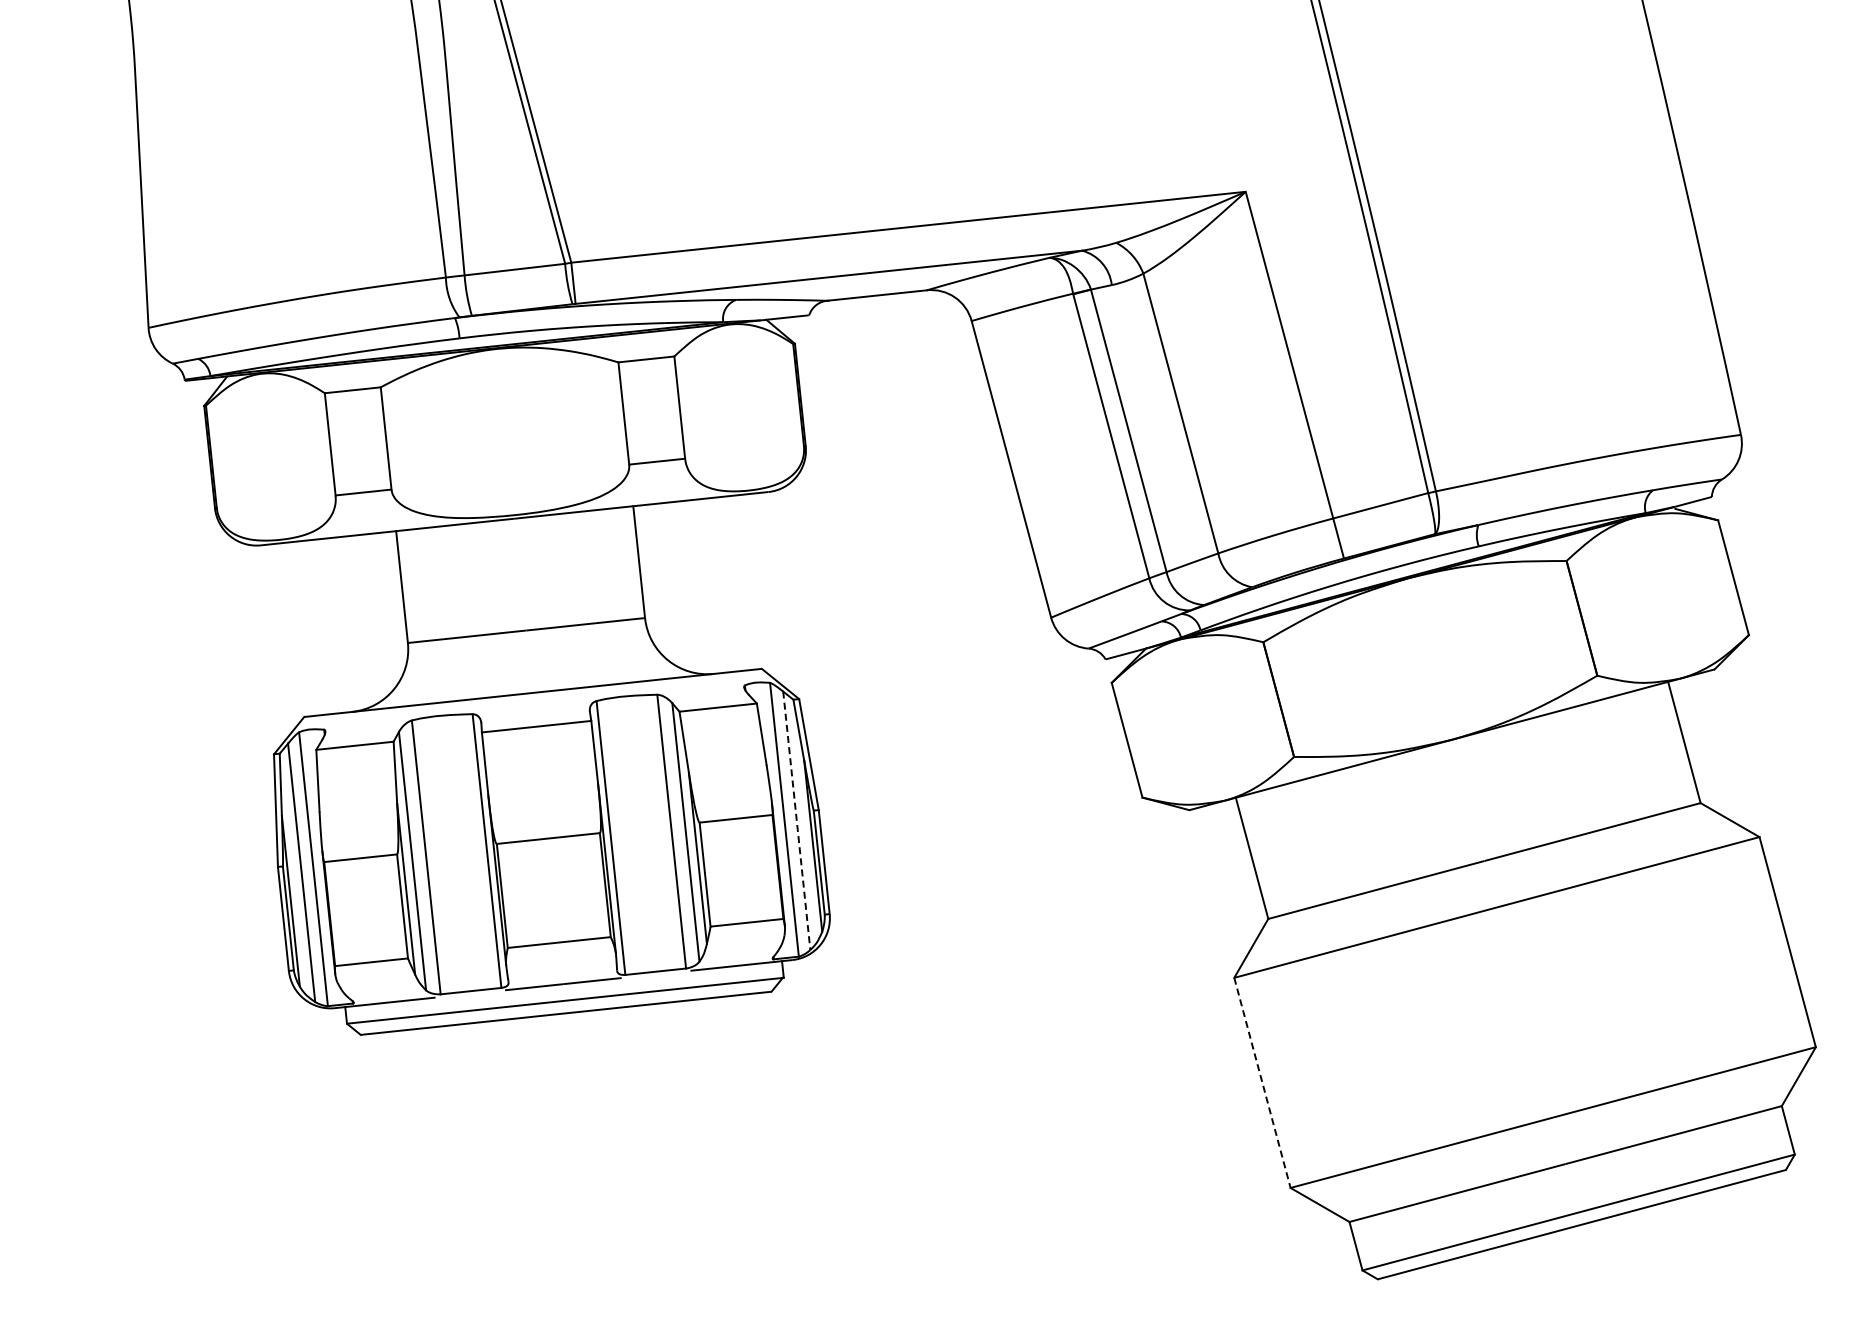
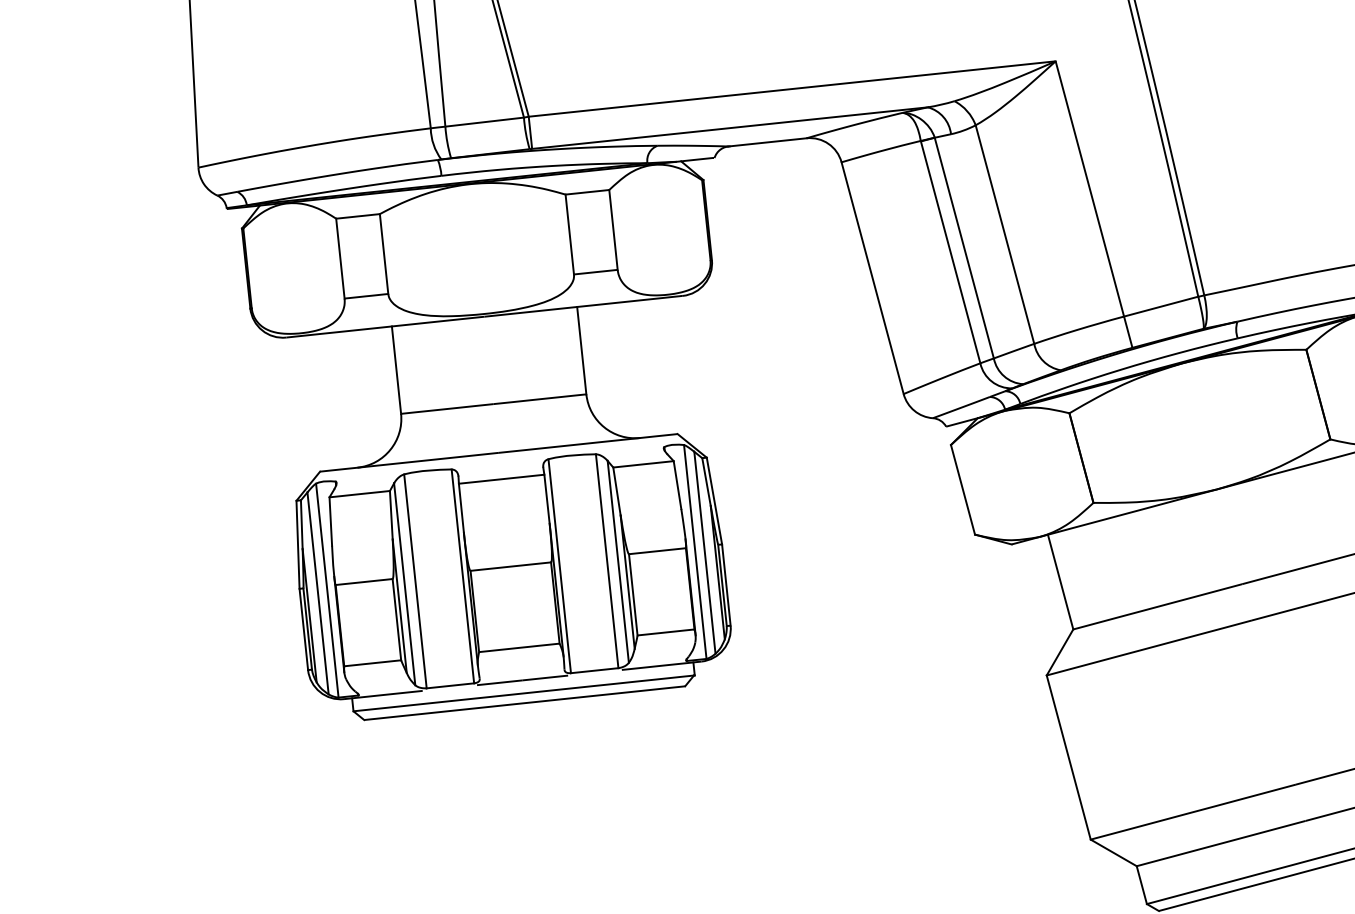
line: (796, 820) -> (704, 552), dashed -> solid
line: (1262, 1082) -> (1068, 757), dashed -> solid

